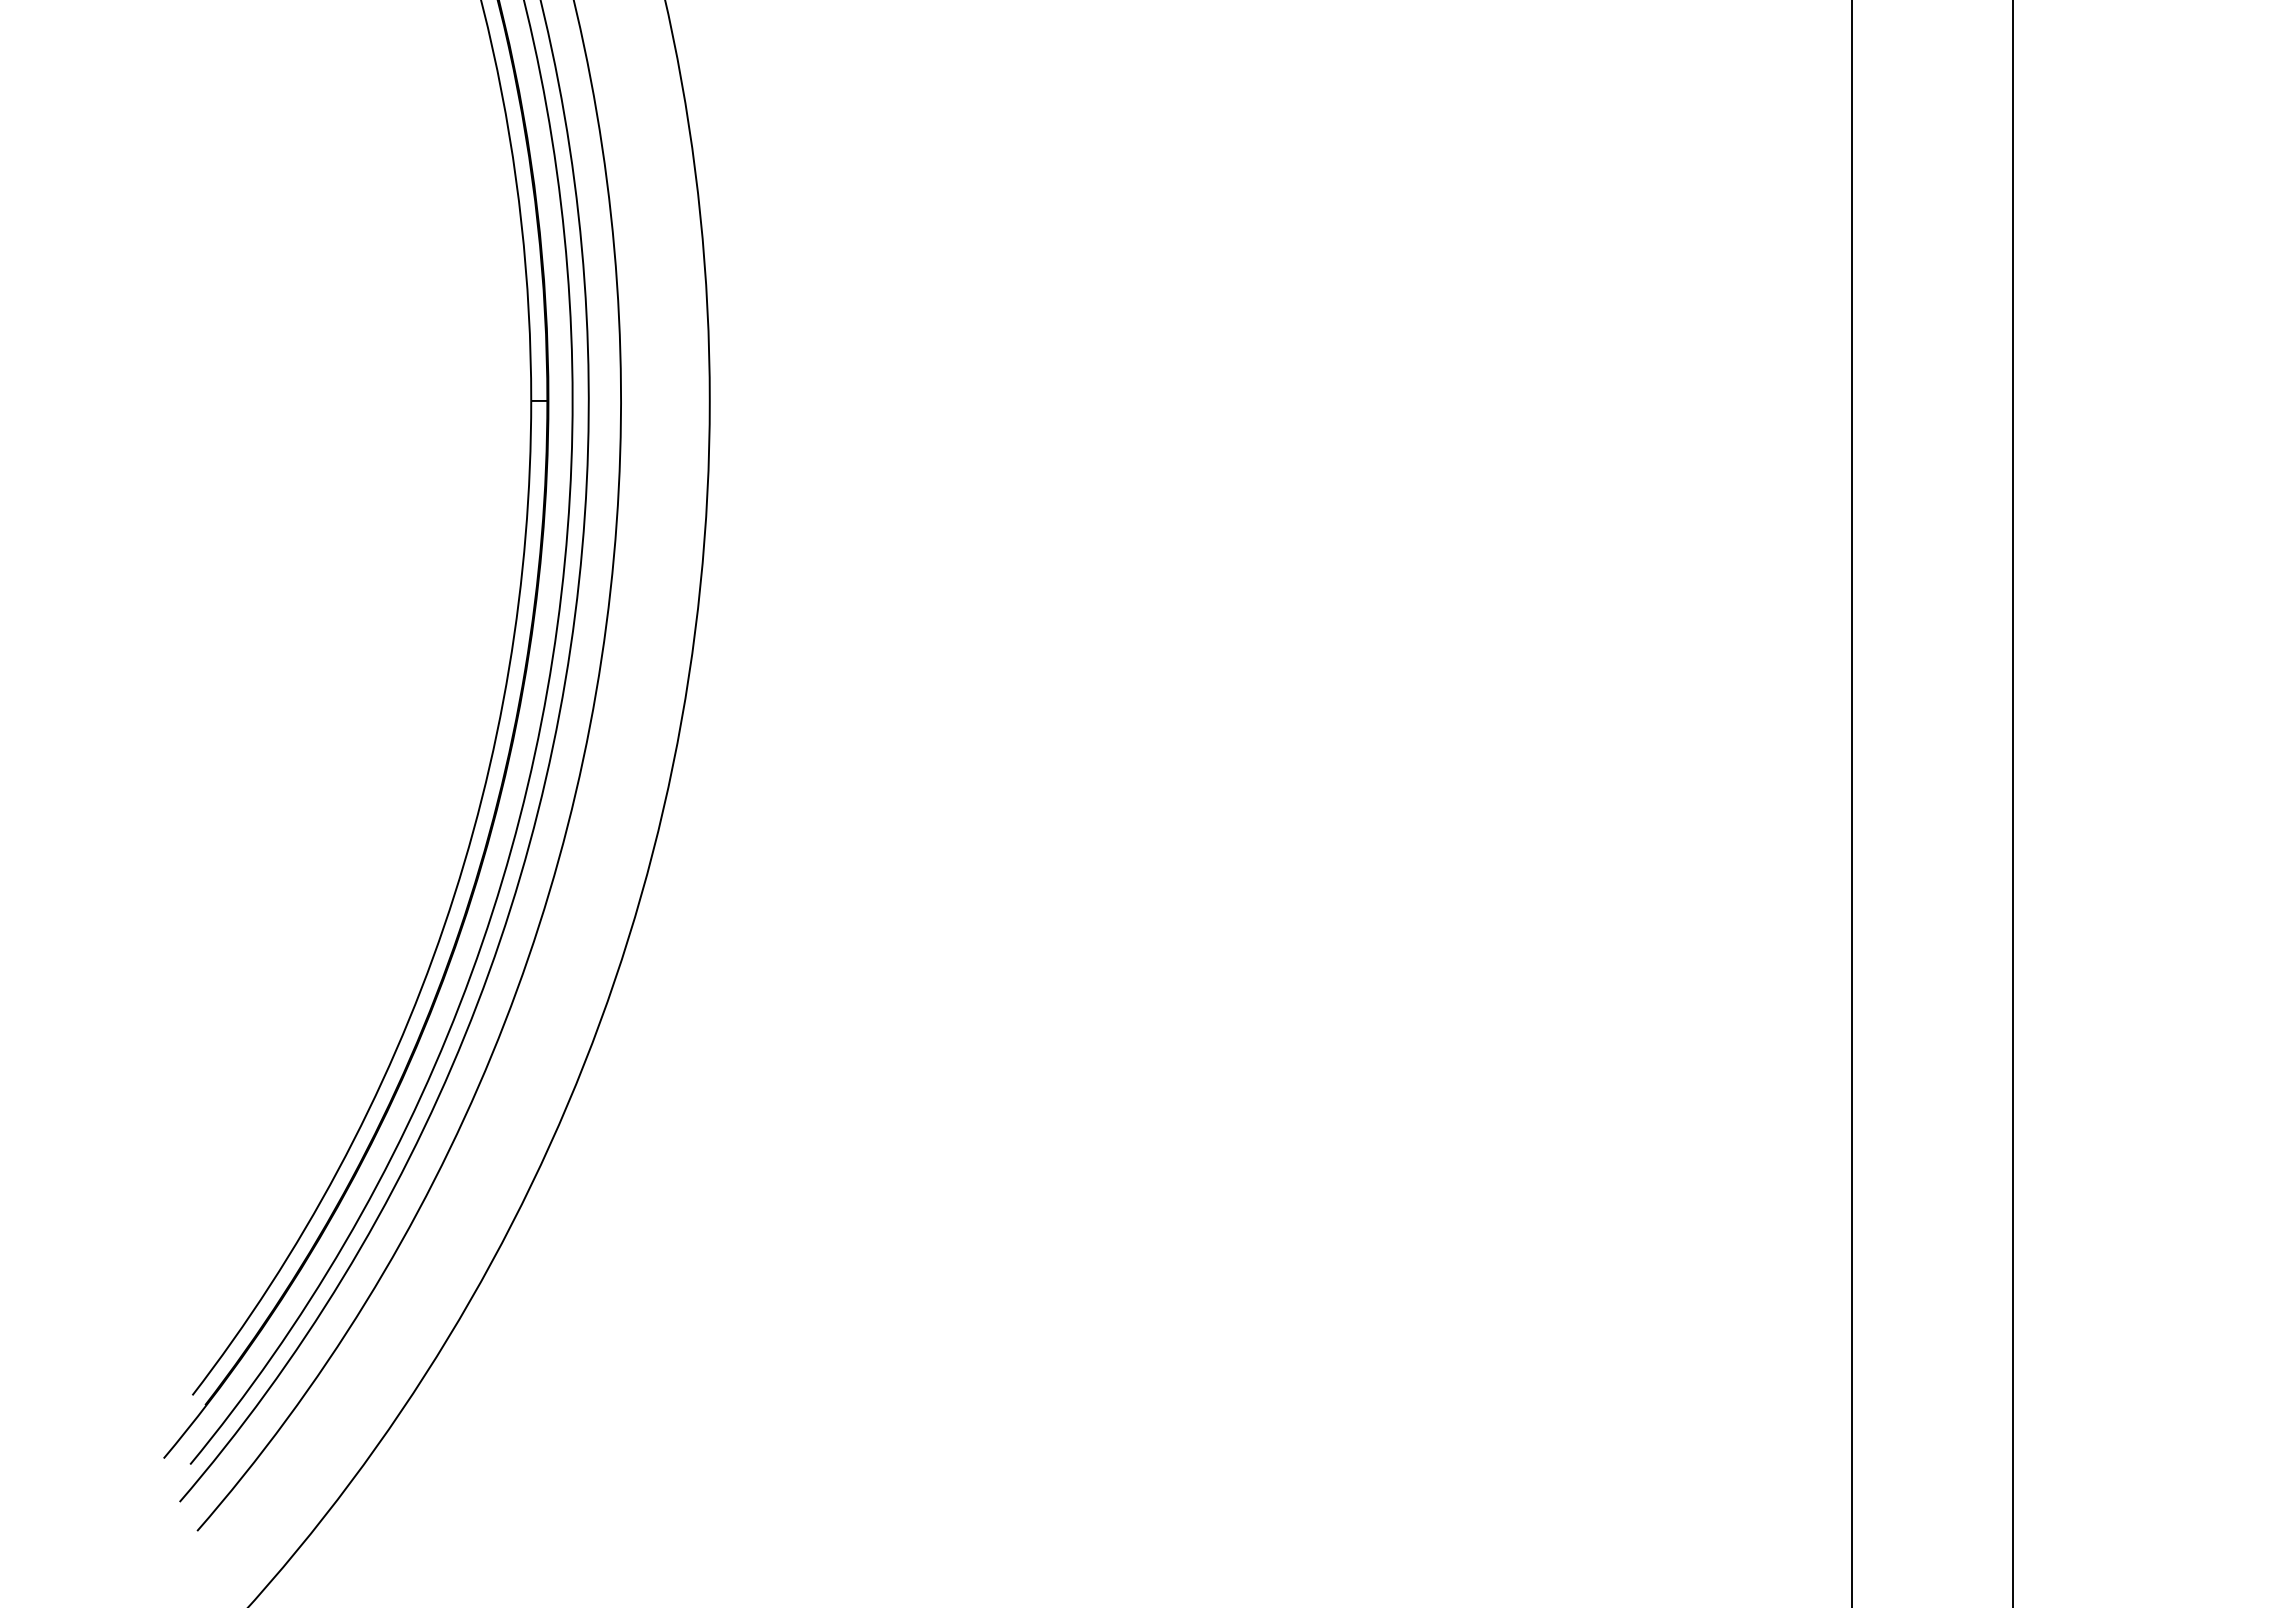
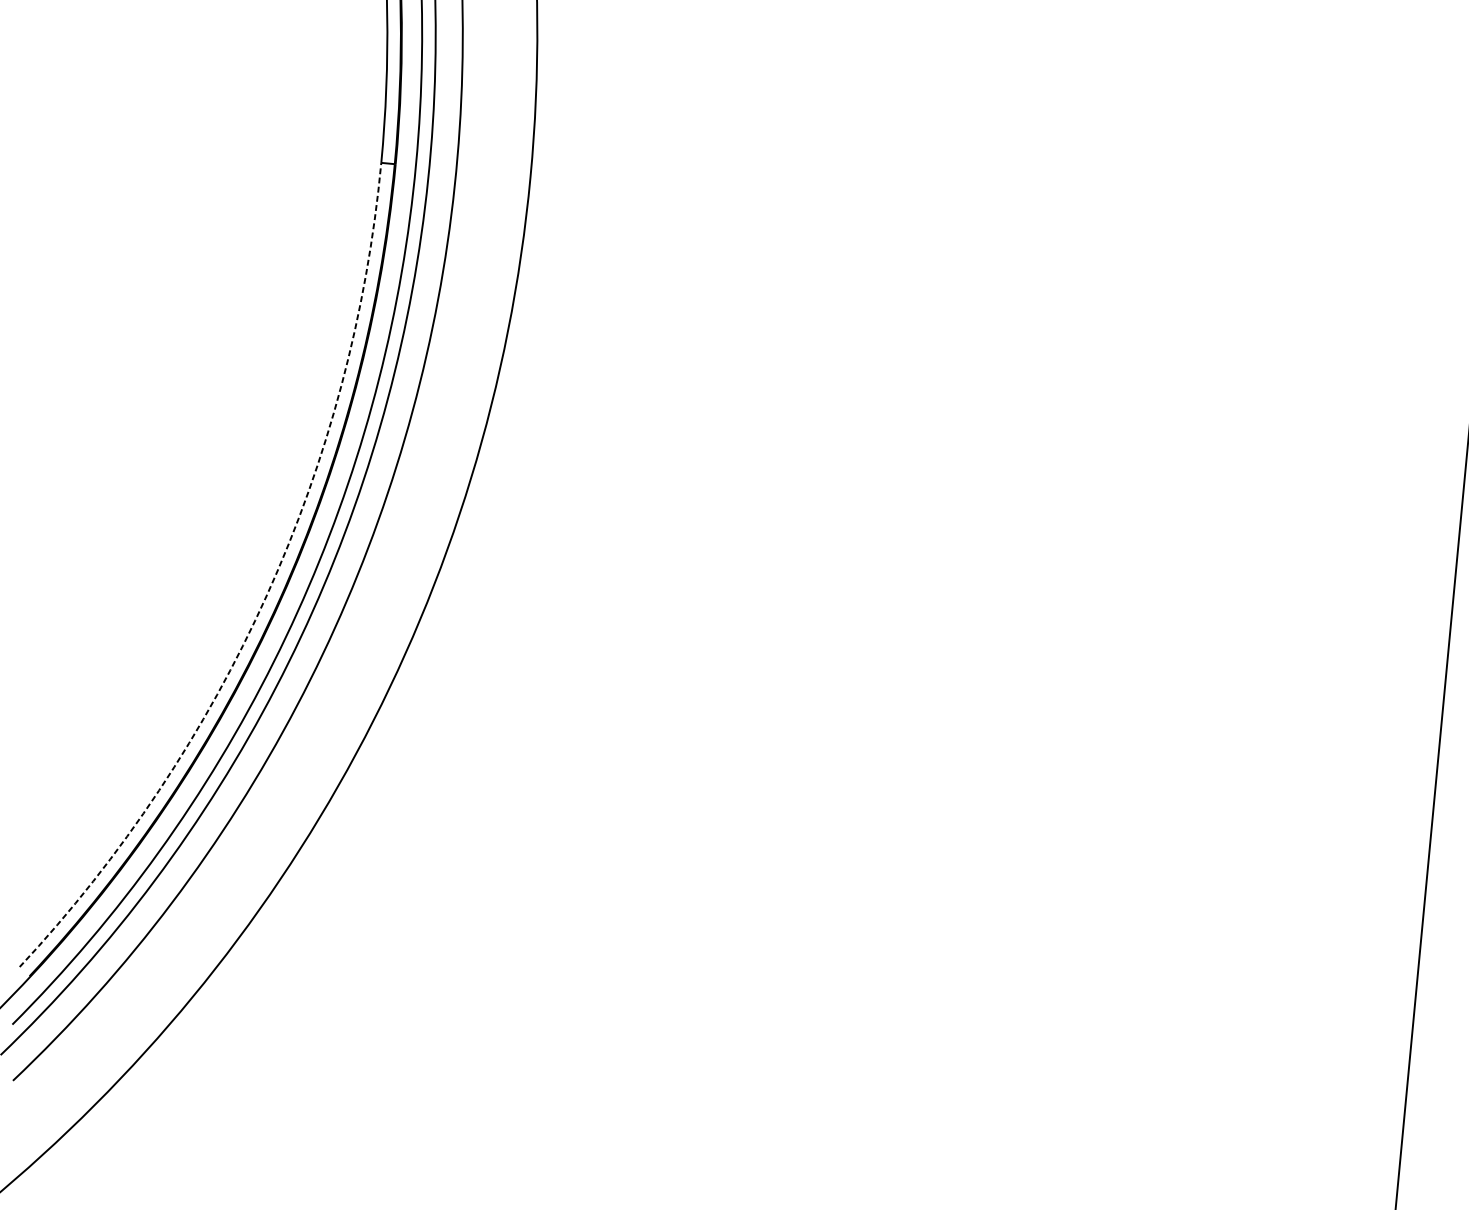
arc: (444, 926) -> (267, 595), solid -> dashed

